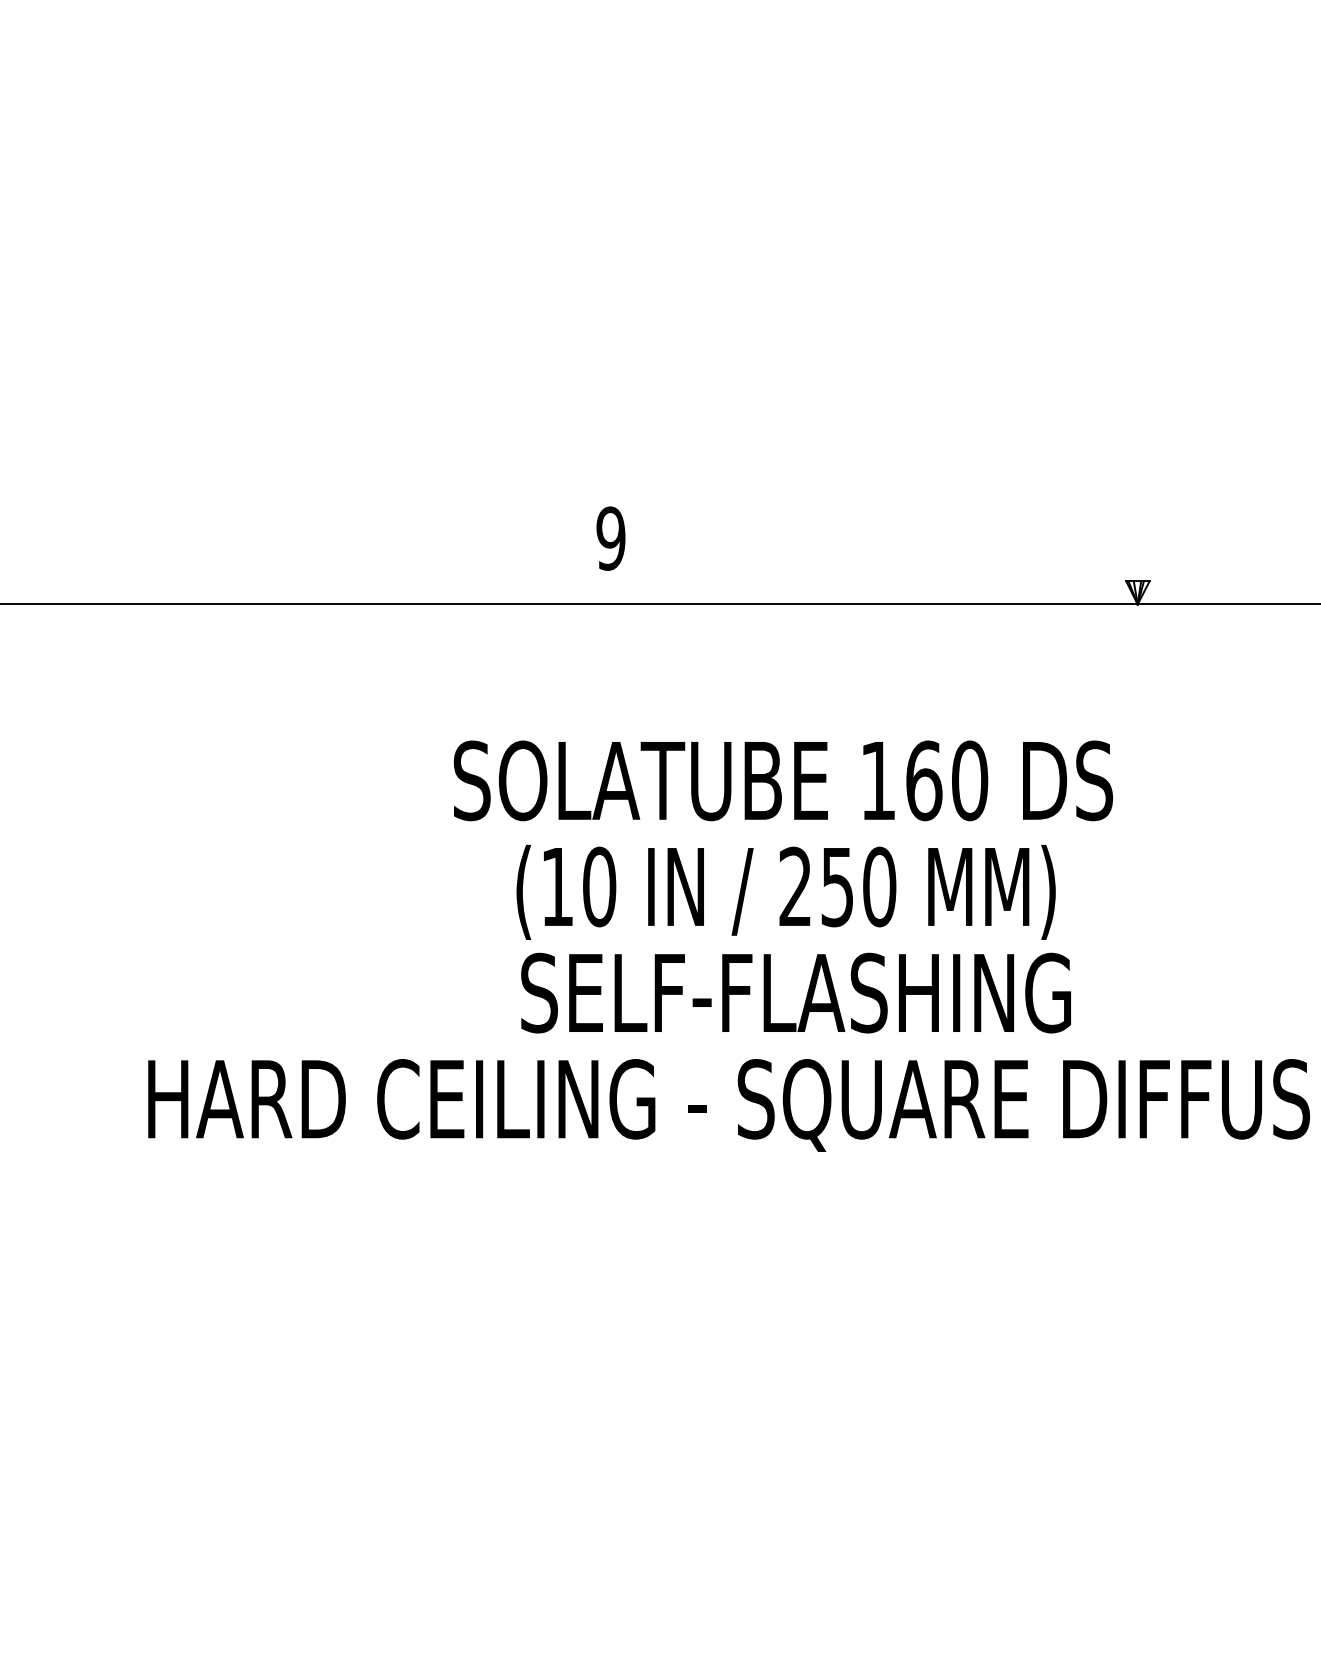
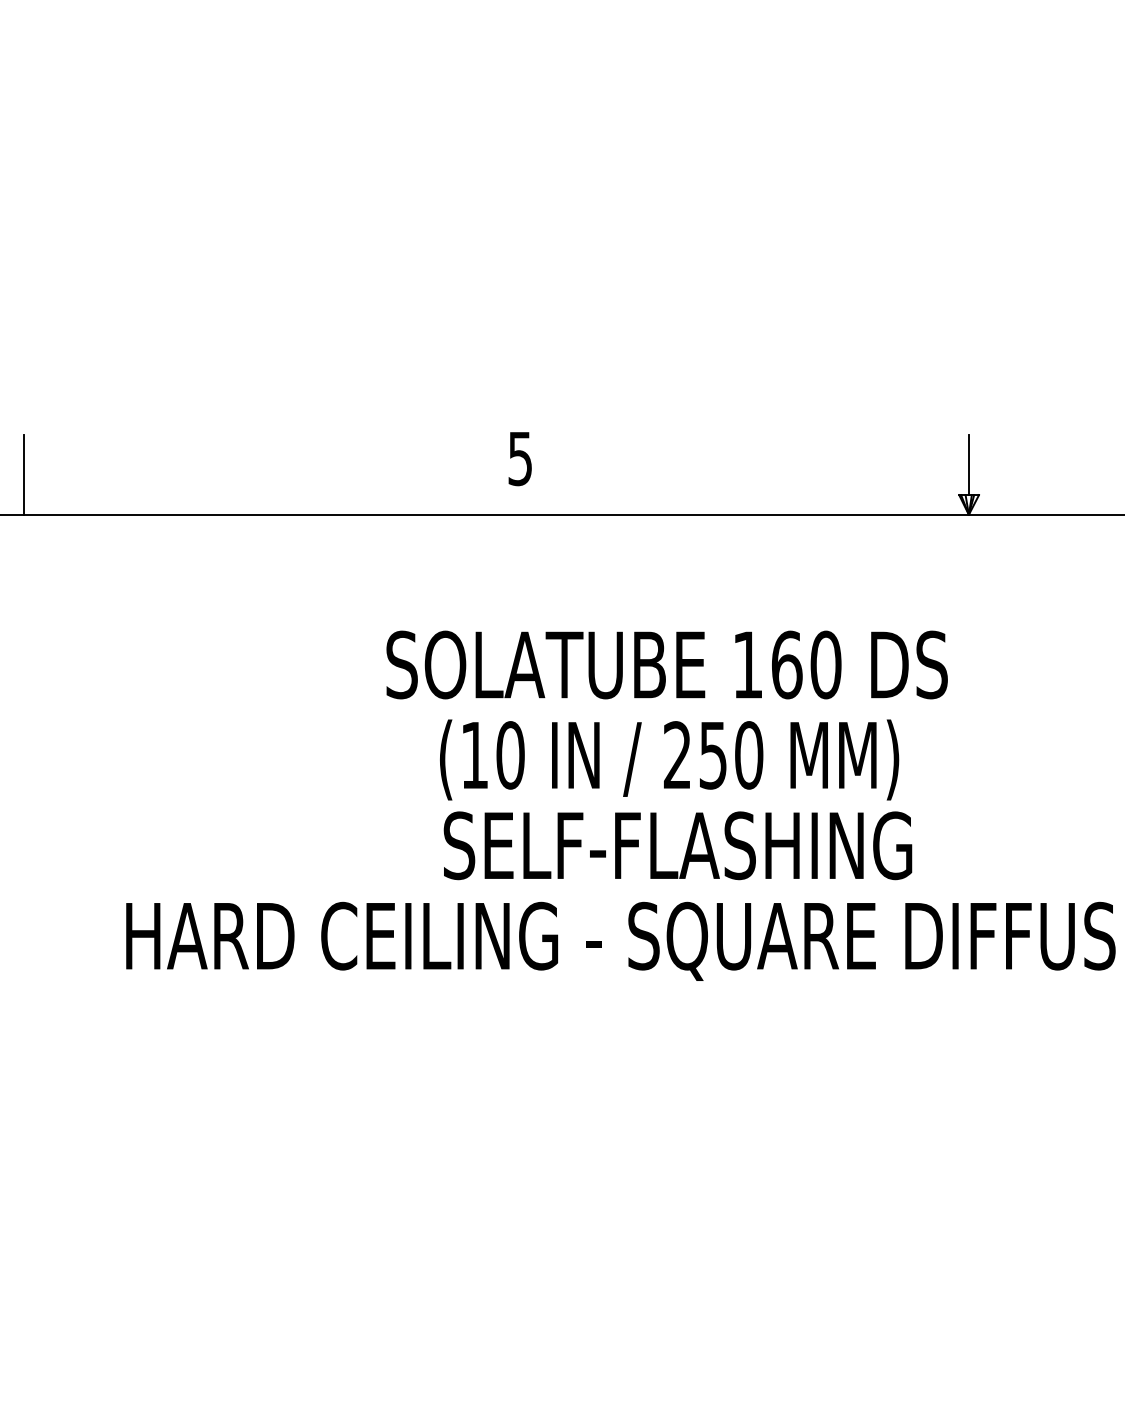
text: (611, 538) -> (520, 458), 9 -> 5
line: (1138, 545) -> (969, 464), added
line: (27, 557) -> (23, 474), added

